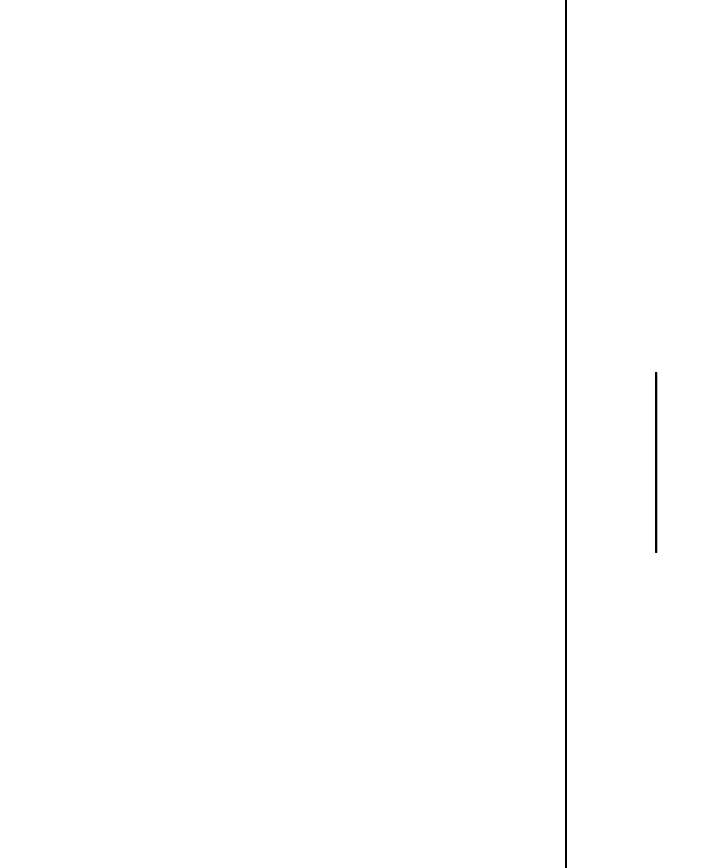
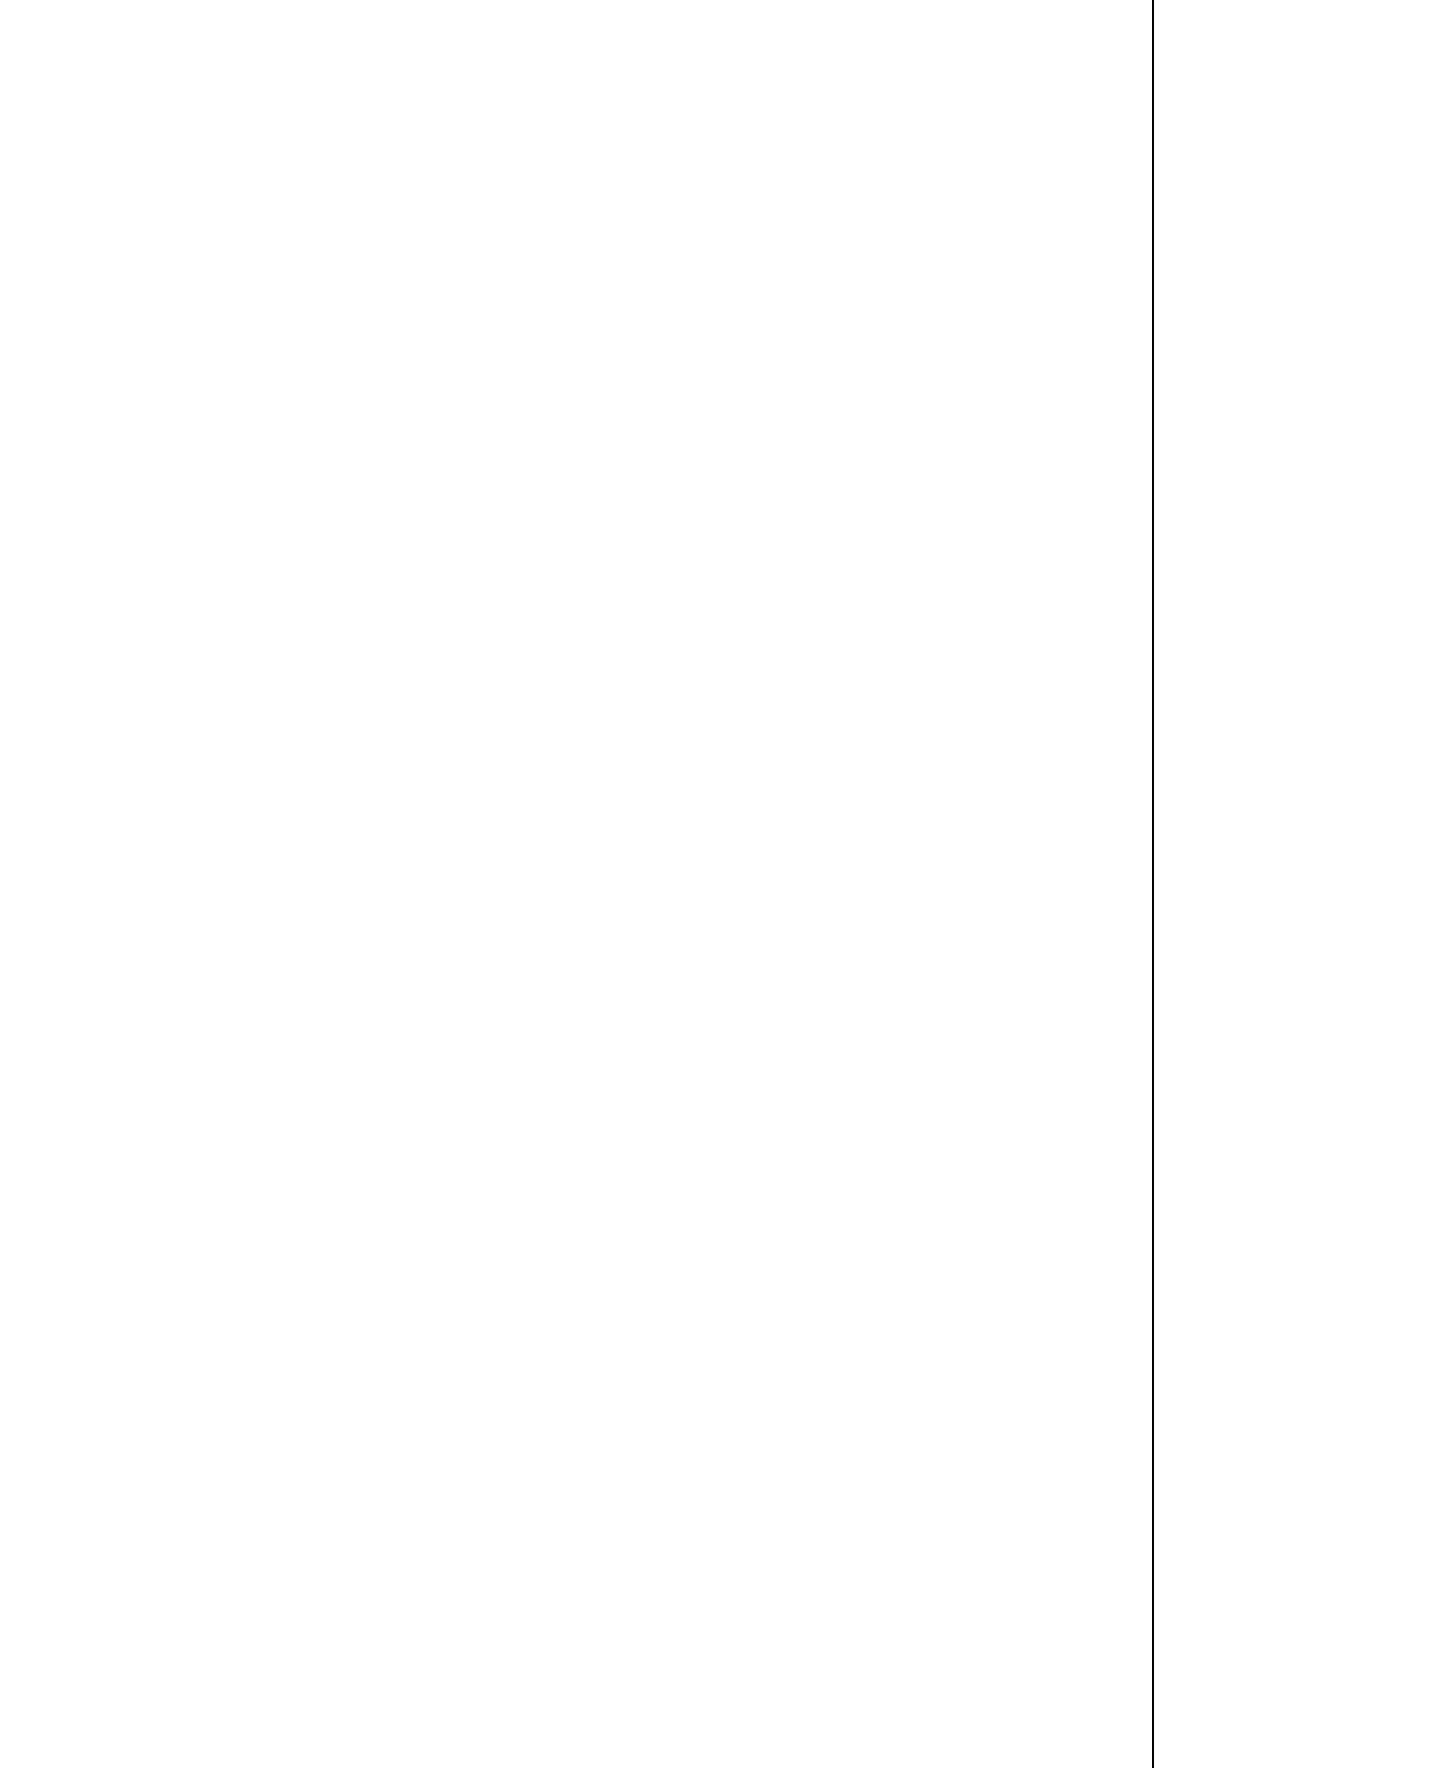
circle: (656, 462) -> (1337, 942), removed

